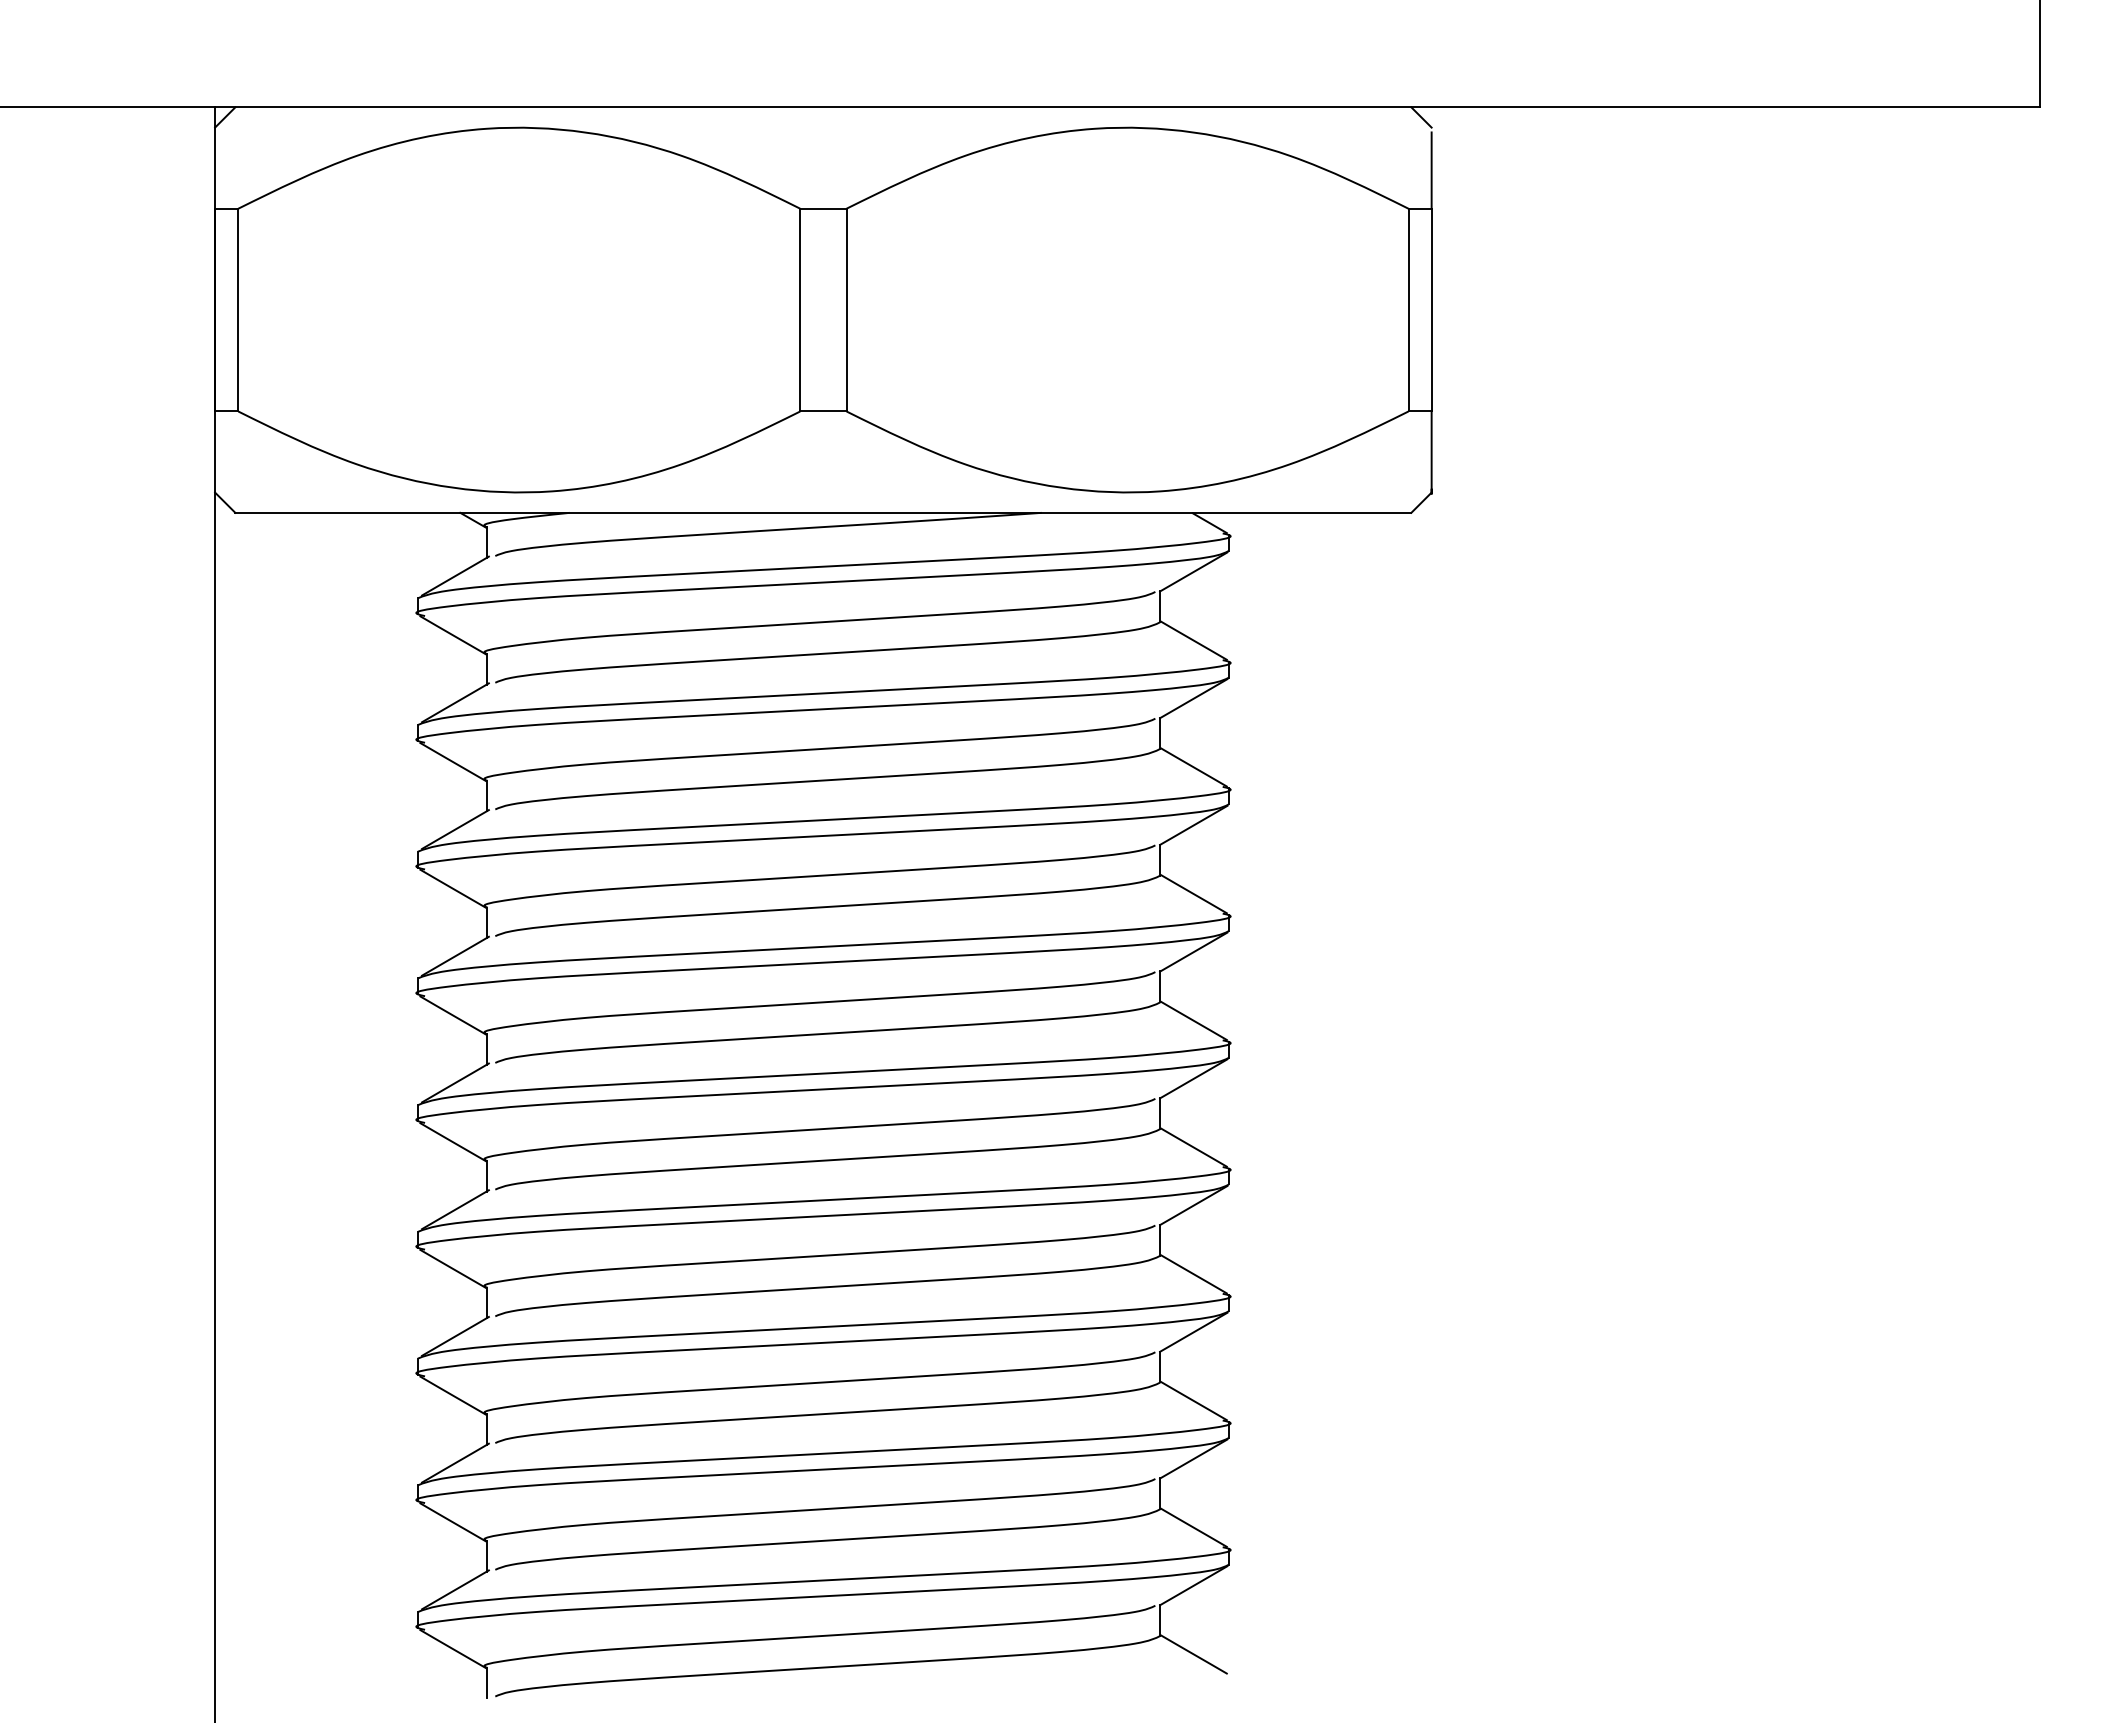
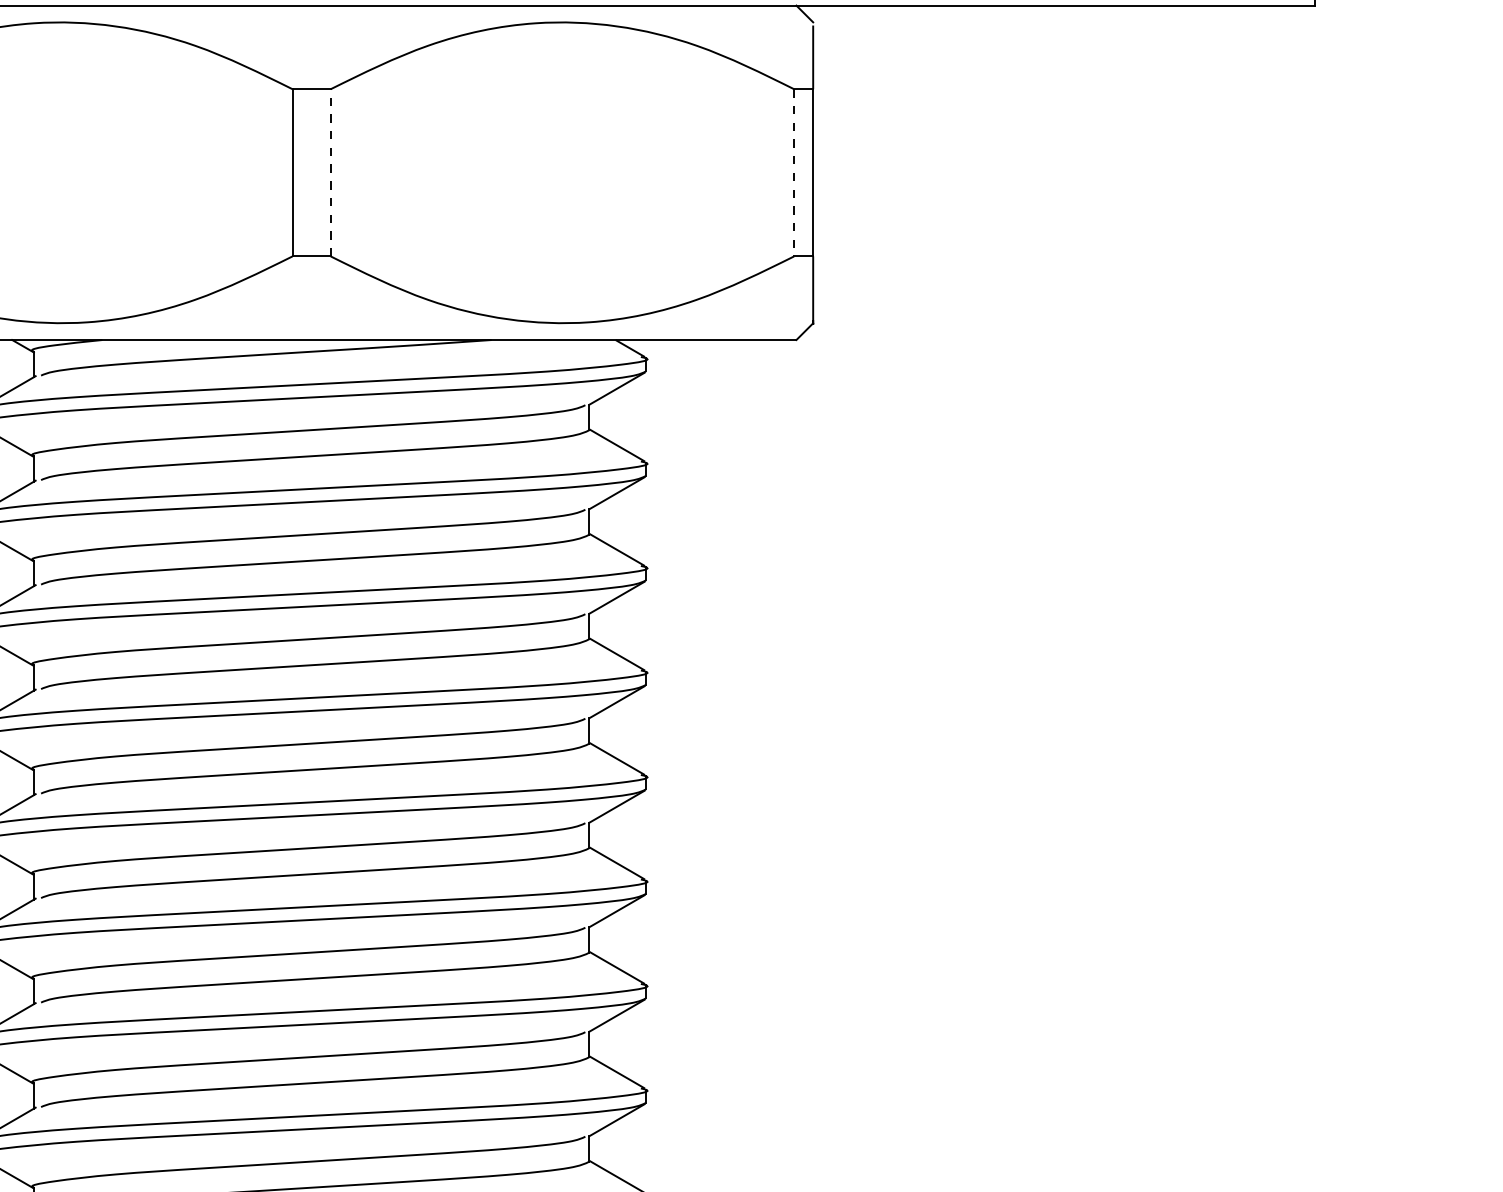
line: (846, 309) -> (330, 172), solid -> dashed
line: (1408, 310) -> (794, 173), solid -> dashed

